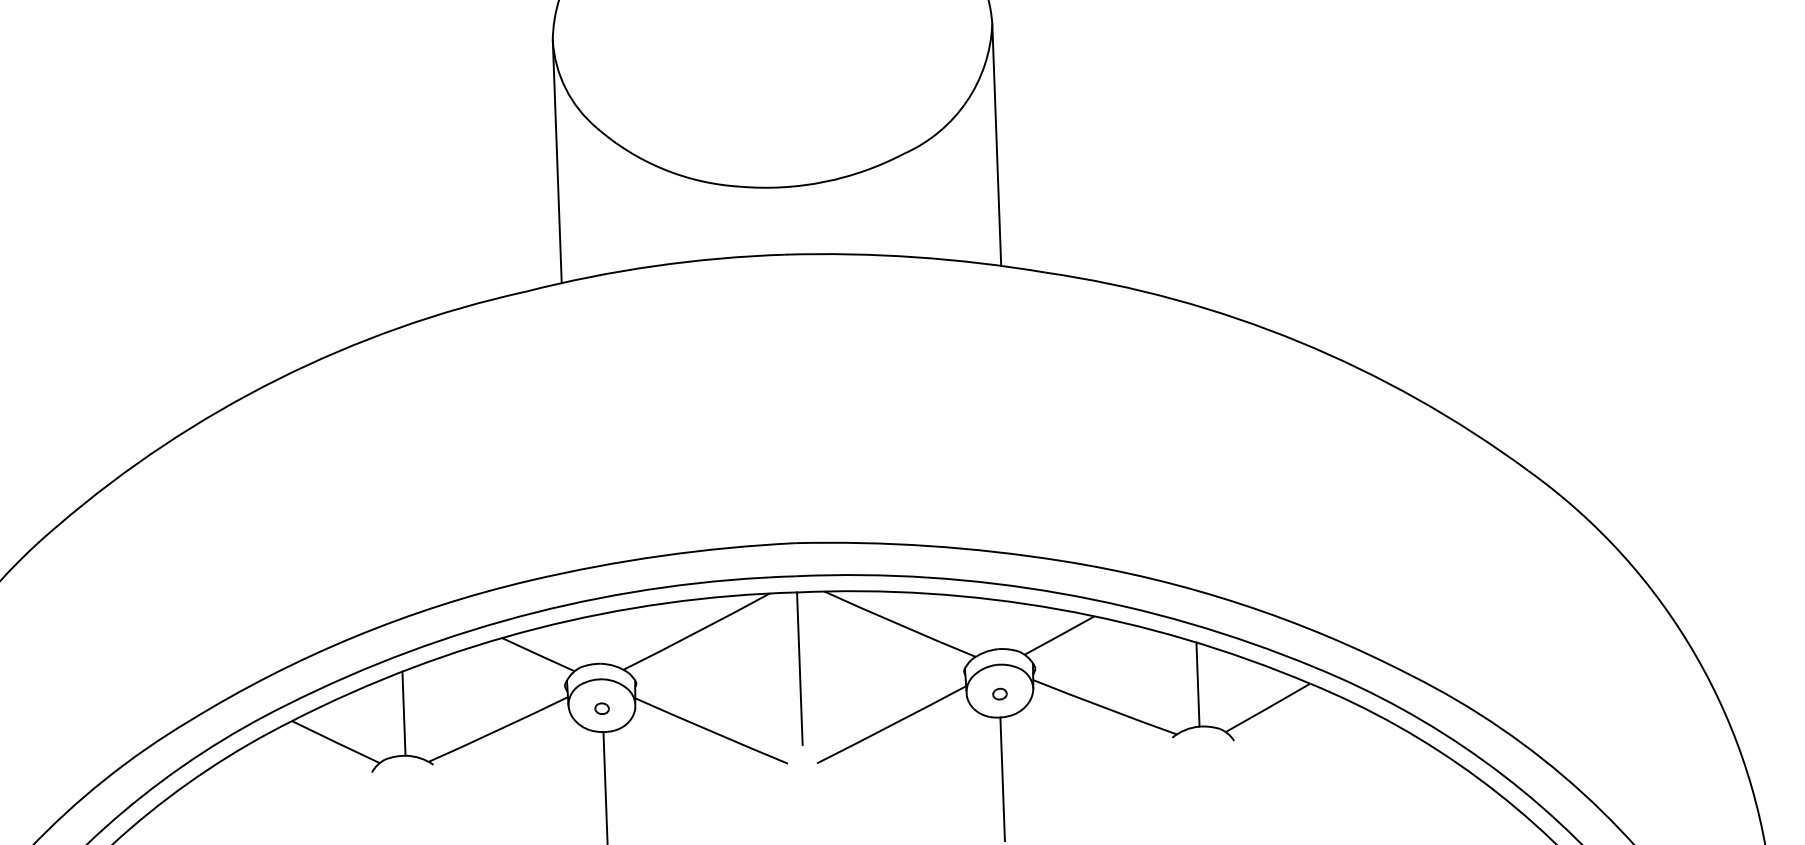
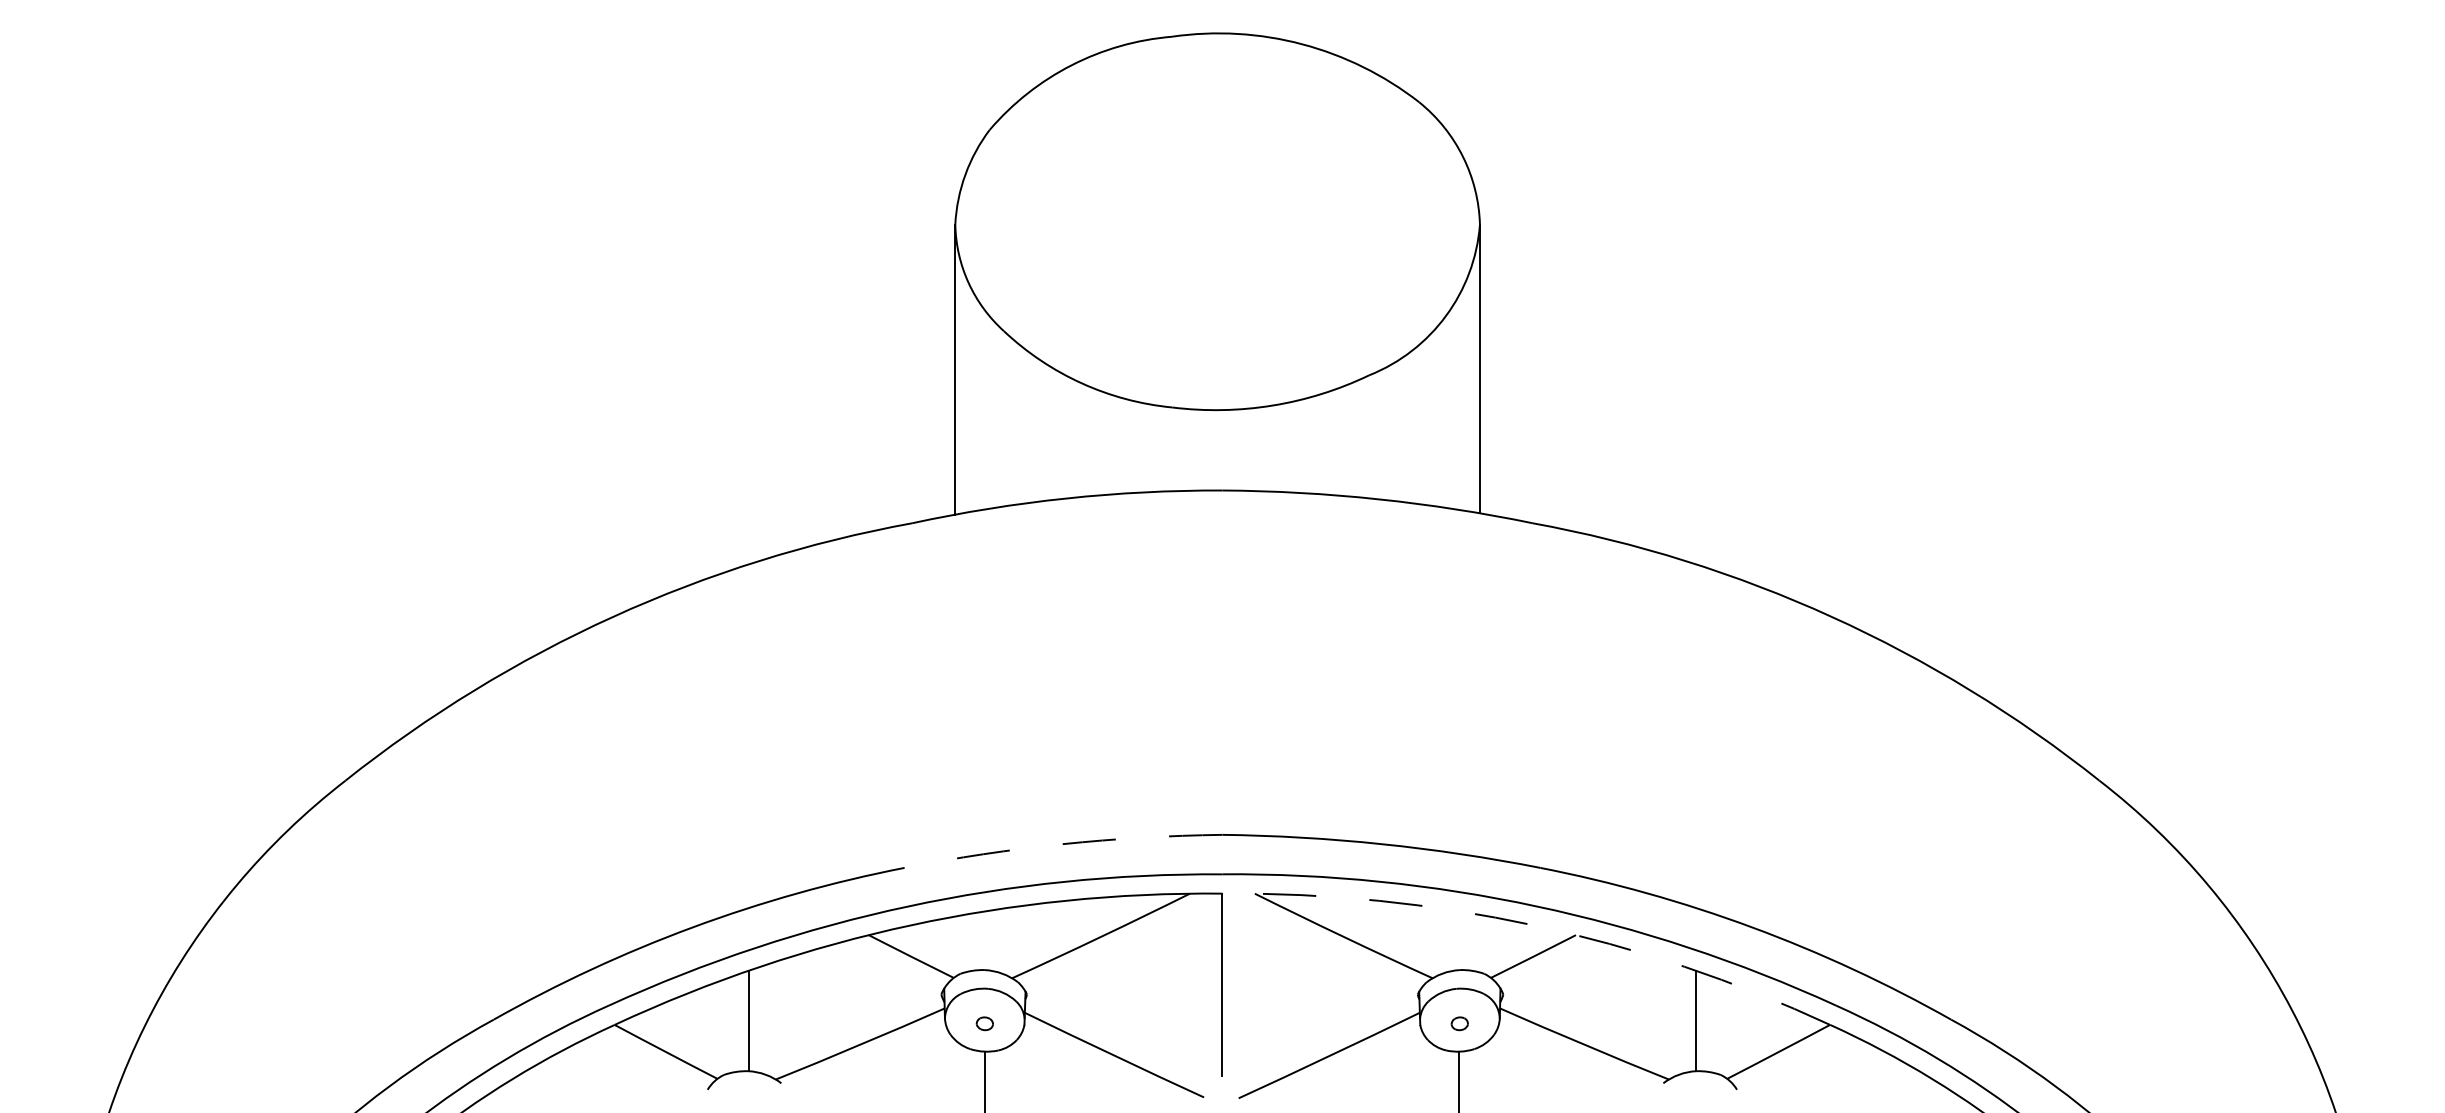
arc: (661, 556) -> (1062, 844), solid -> dashed
arc: (1058, 609) -> (1533, 925), solid -> dashed

